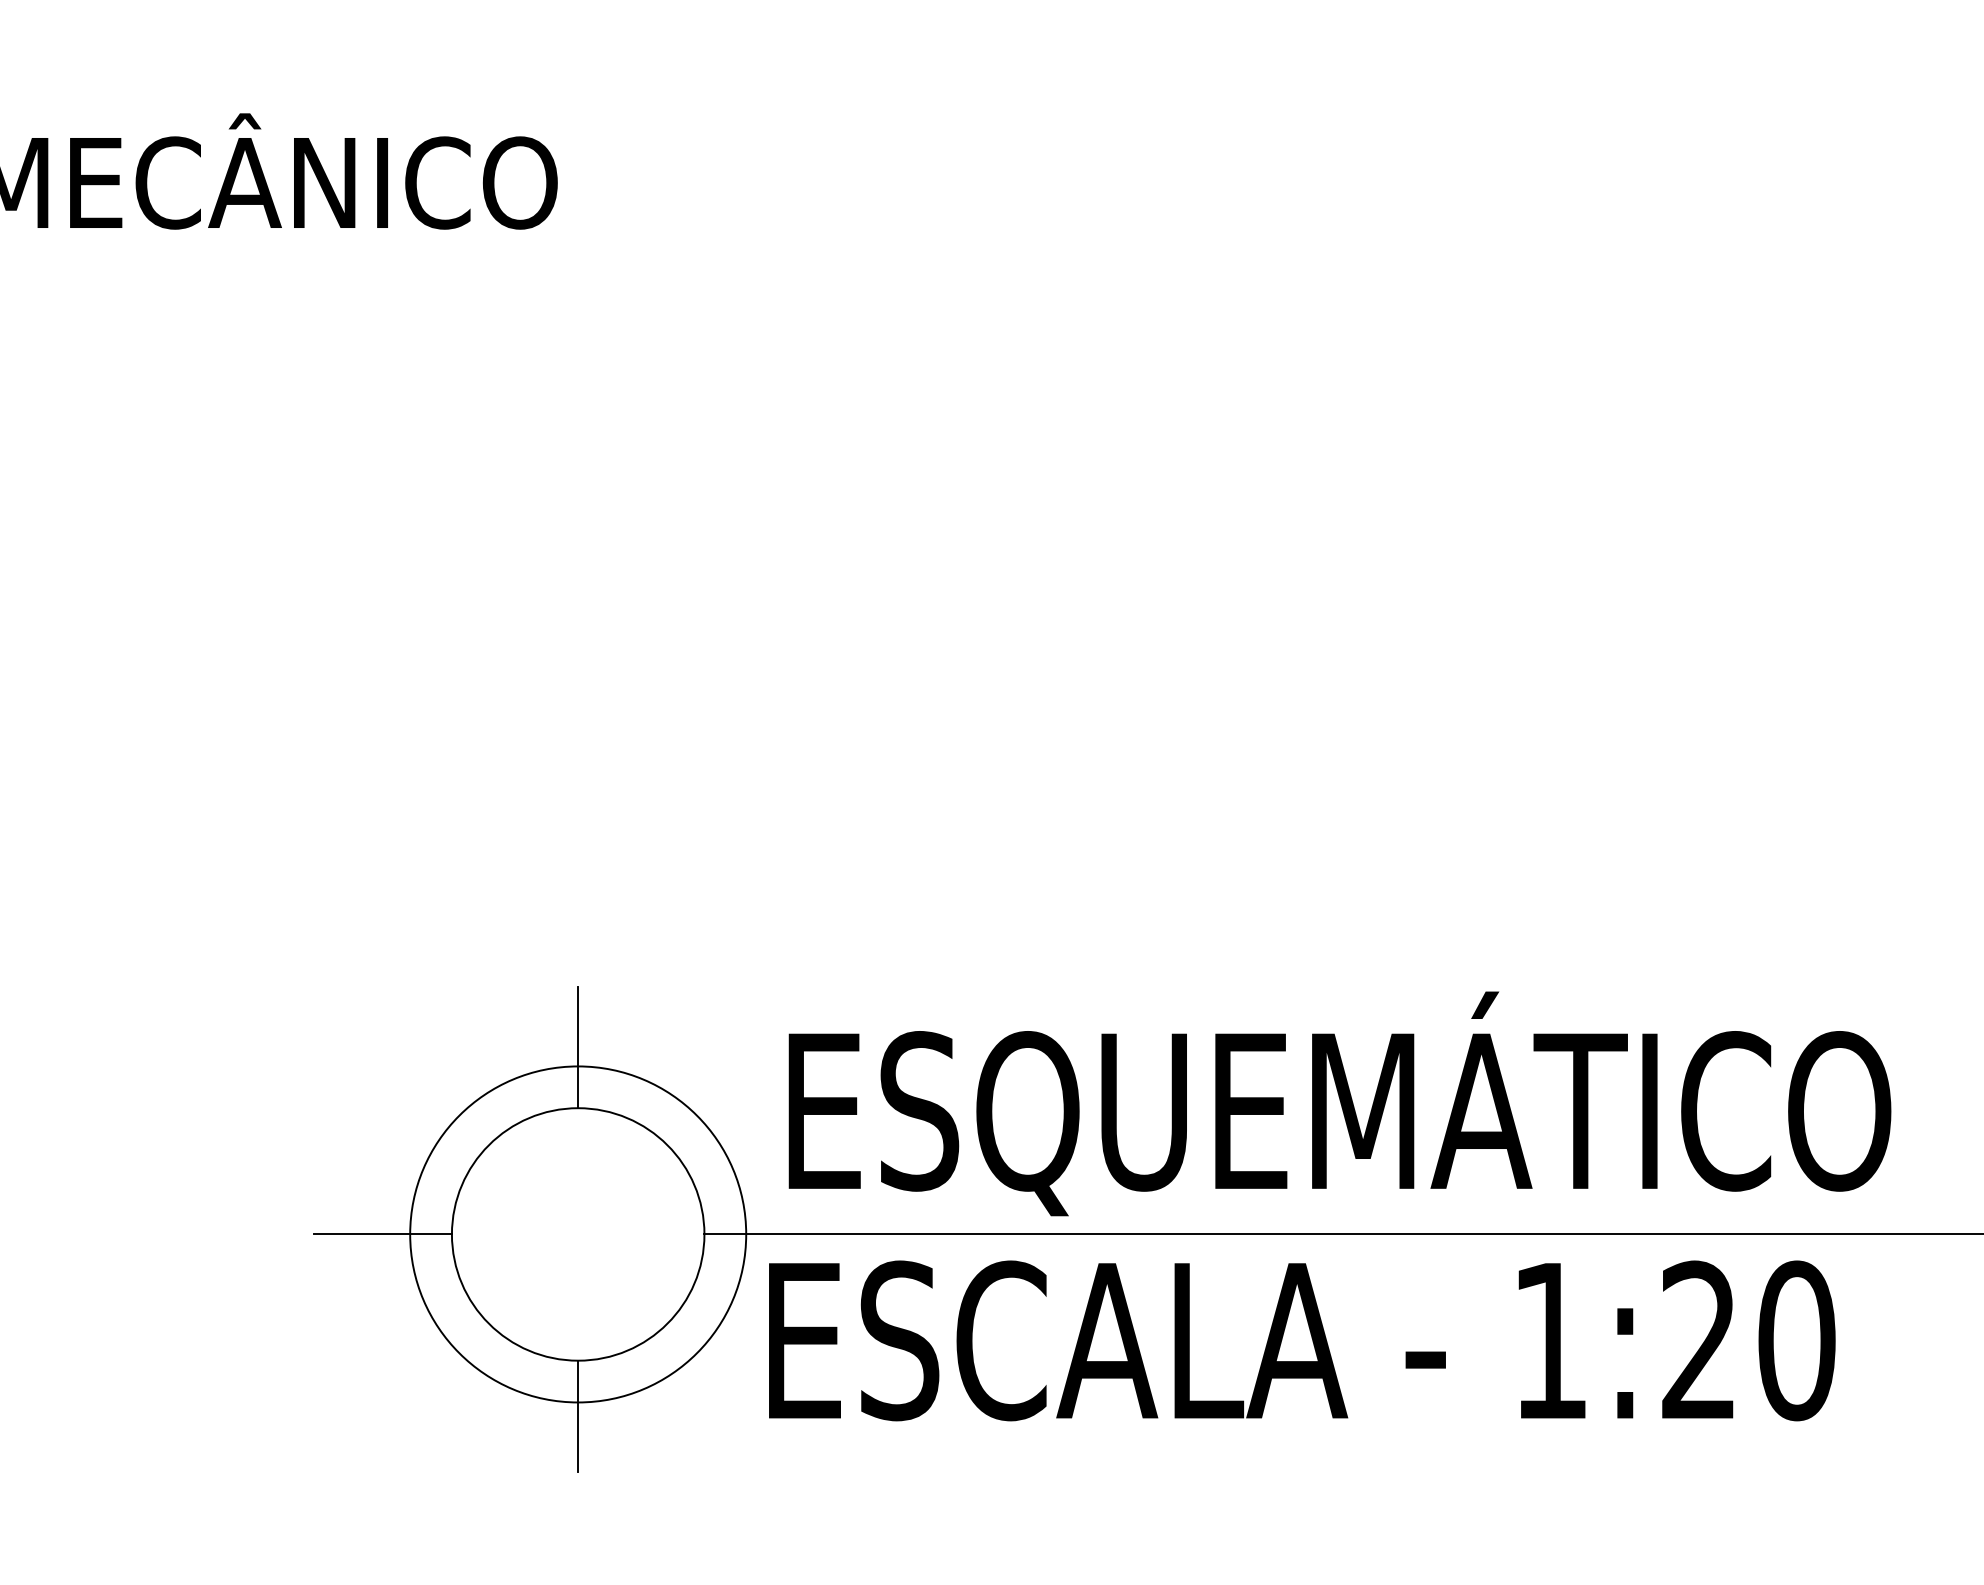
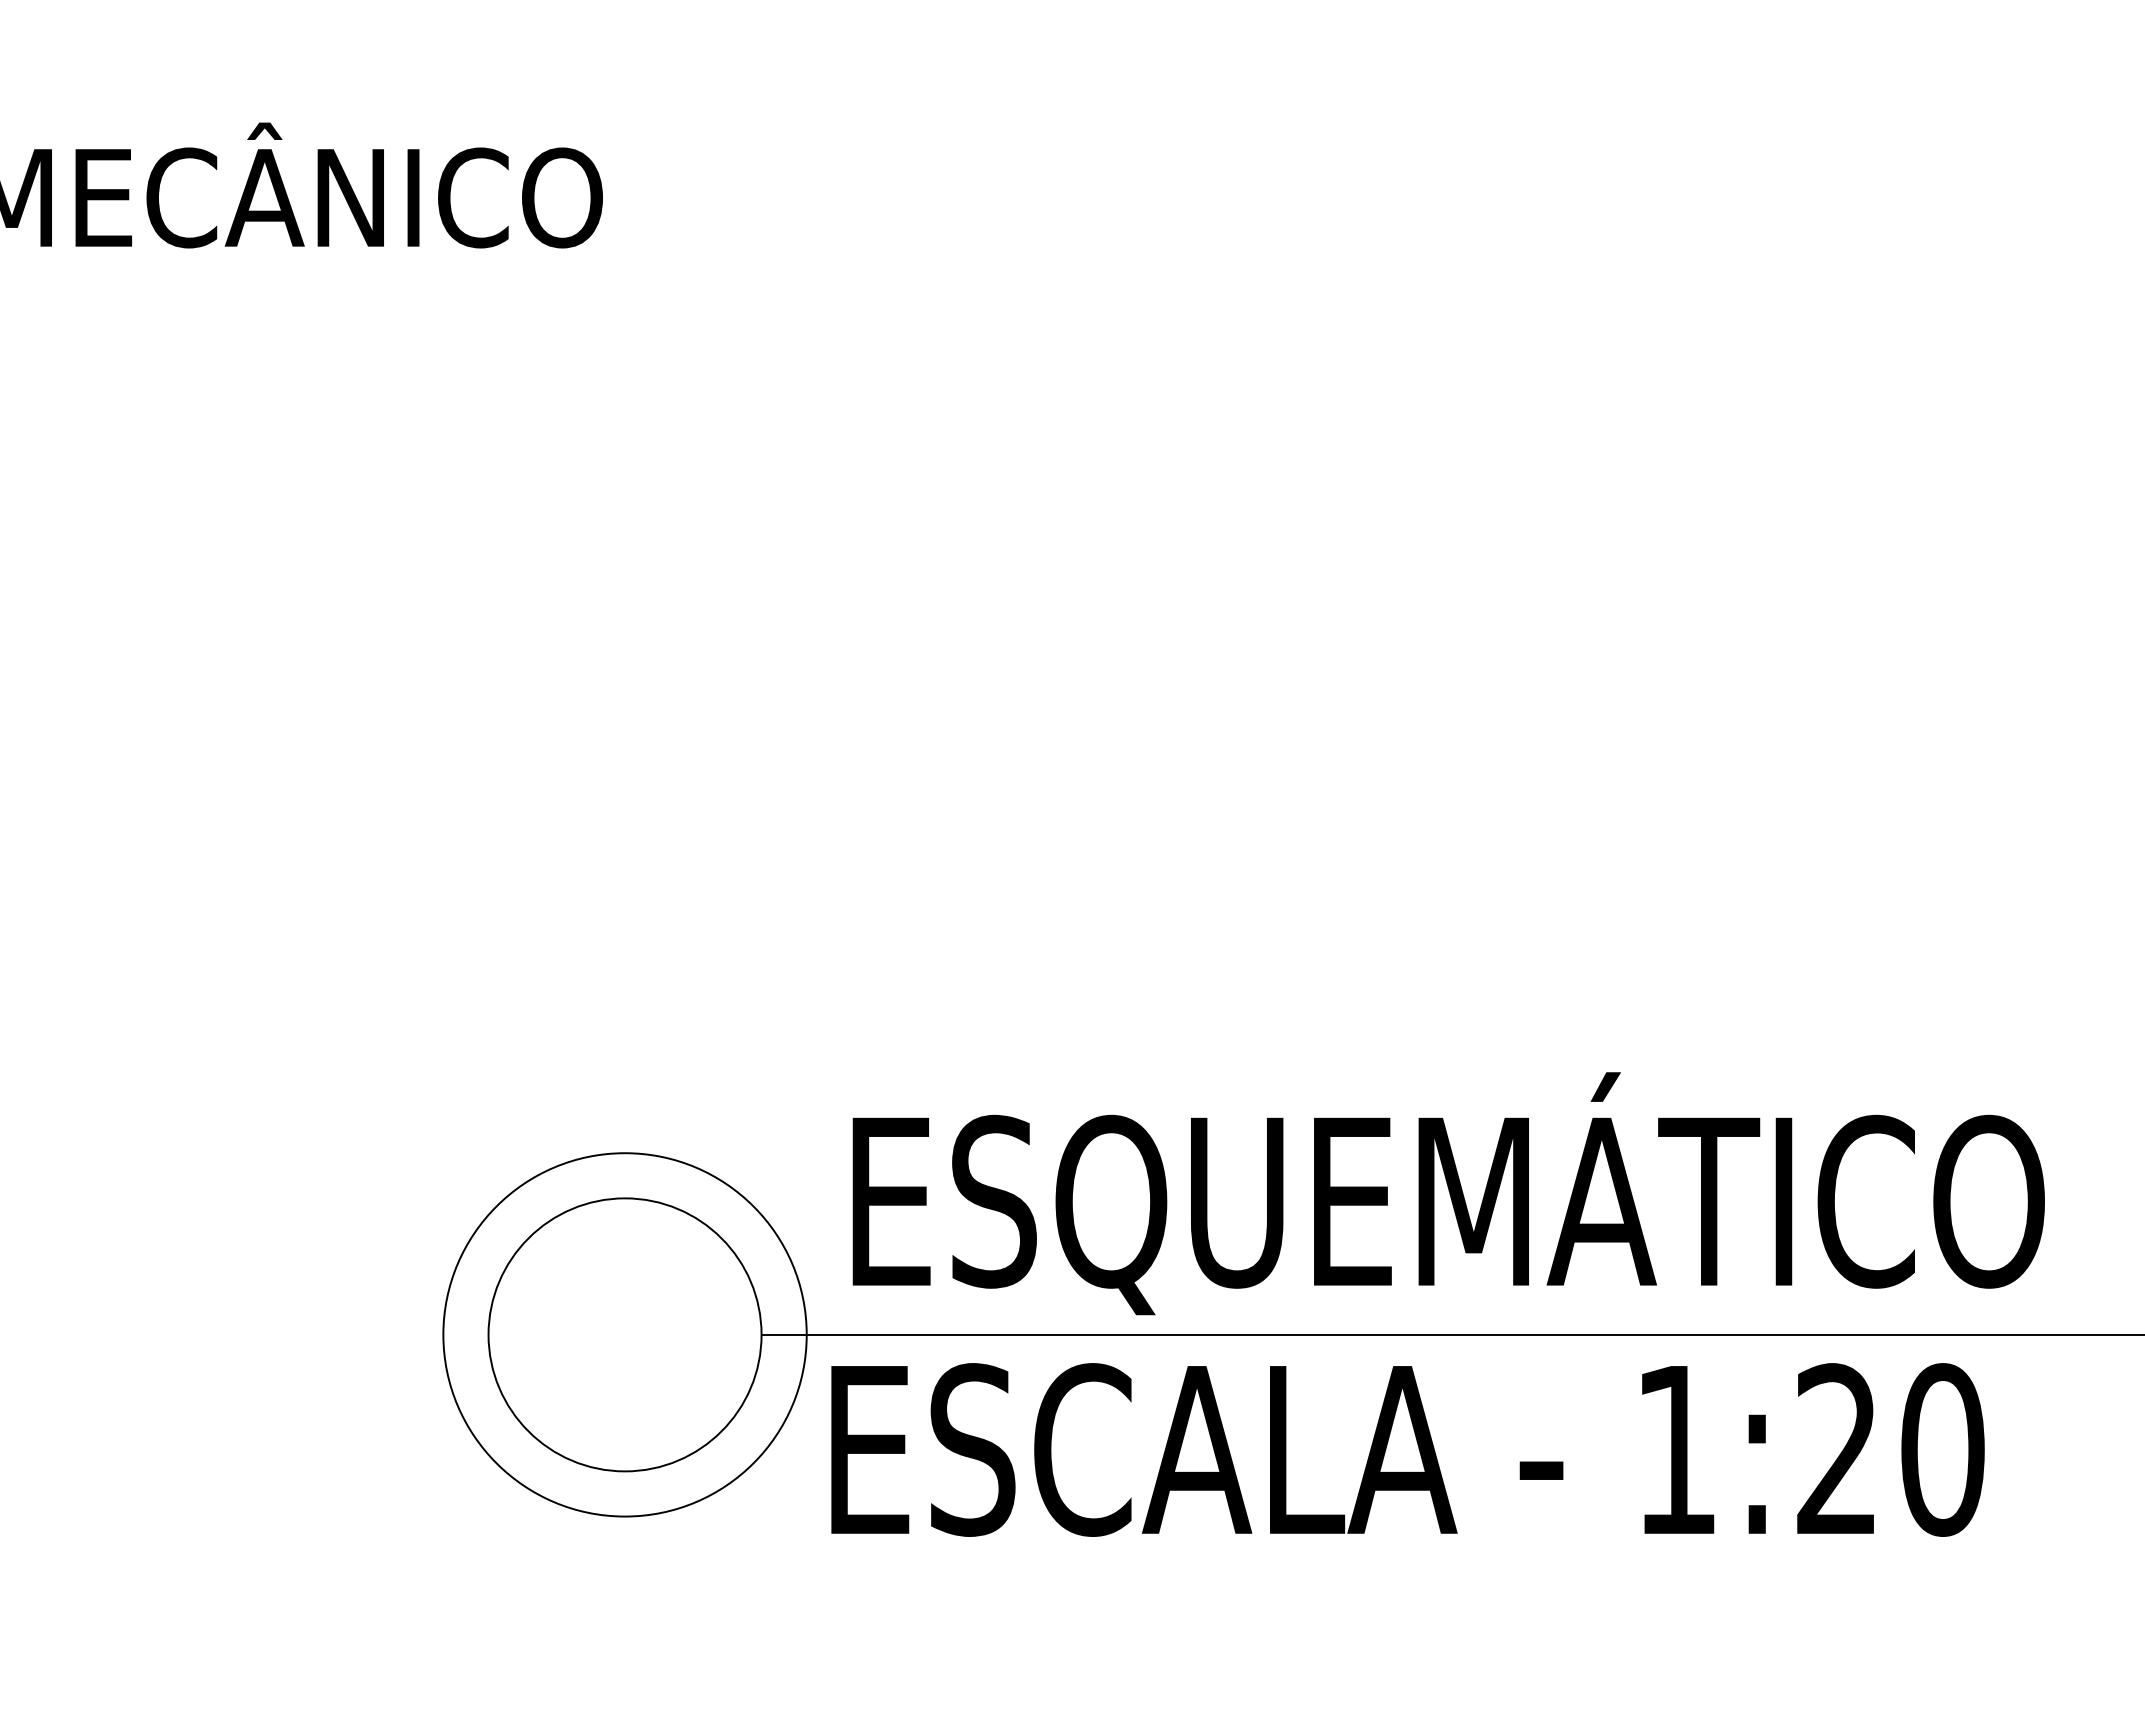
line: (578, 1047) -> (625, 1132), removed
line: (382, 1234) -> (413, 1334), removed
line: (578, 1416) -> (625, 1531), removed

